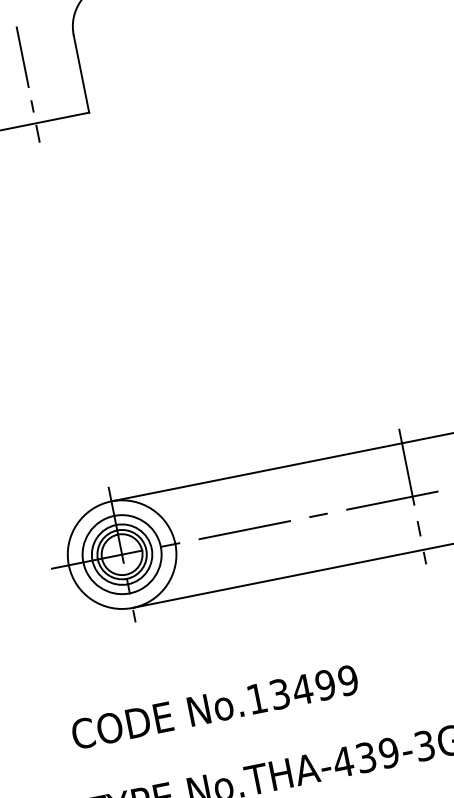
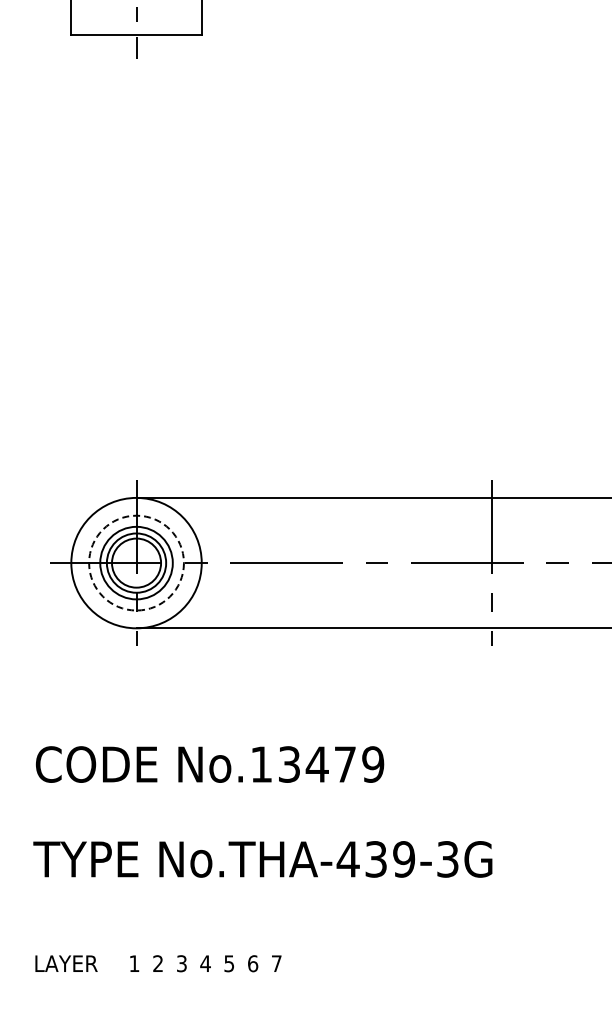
circle: (121, 554) -> (136, 562), solid -> dashed
text: (325, 685) -> (345, 764), No.13499 -> No.13479

